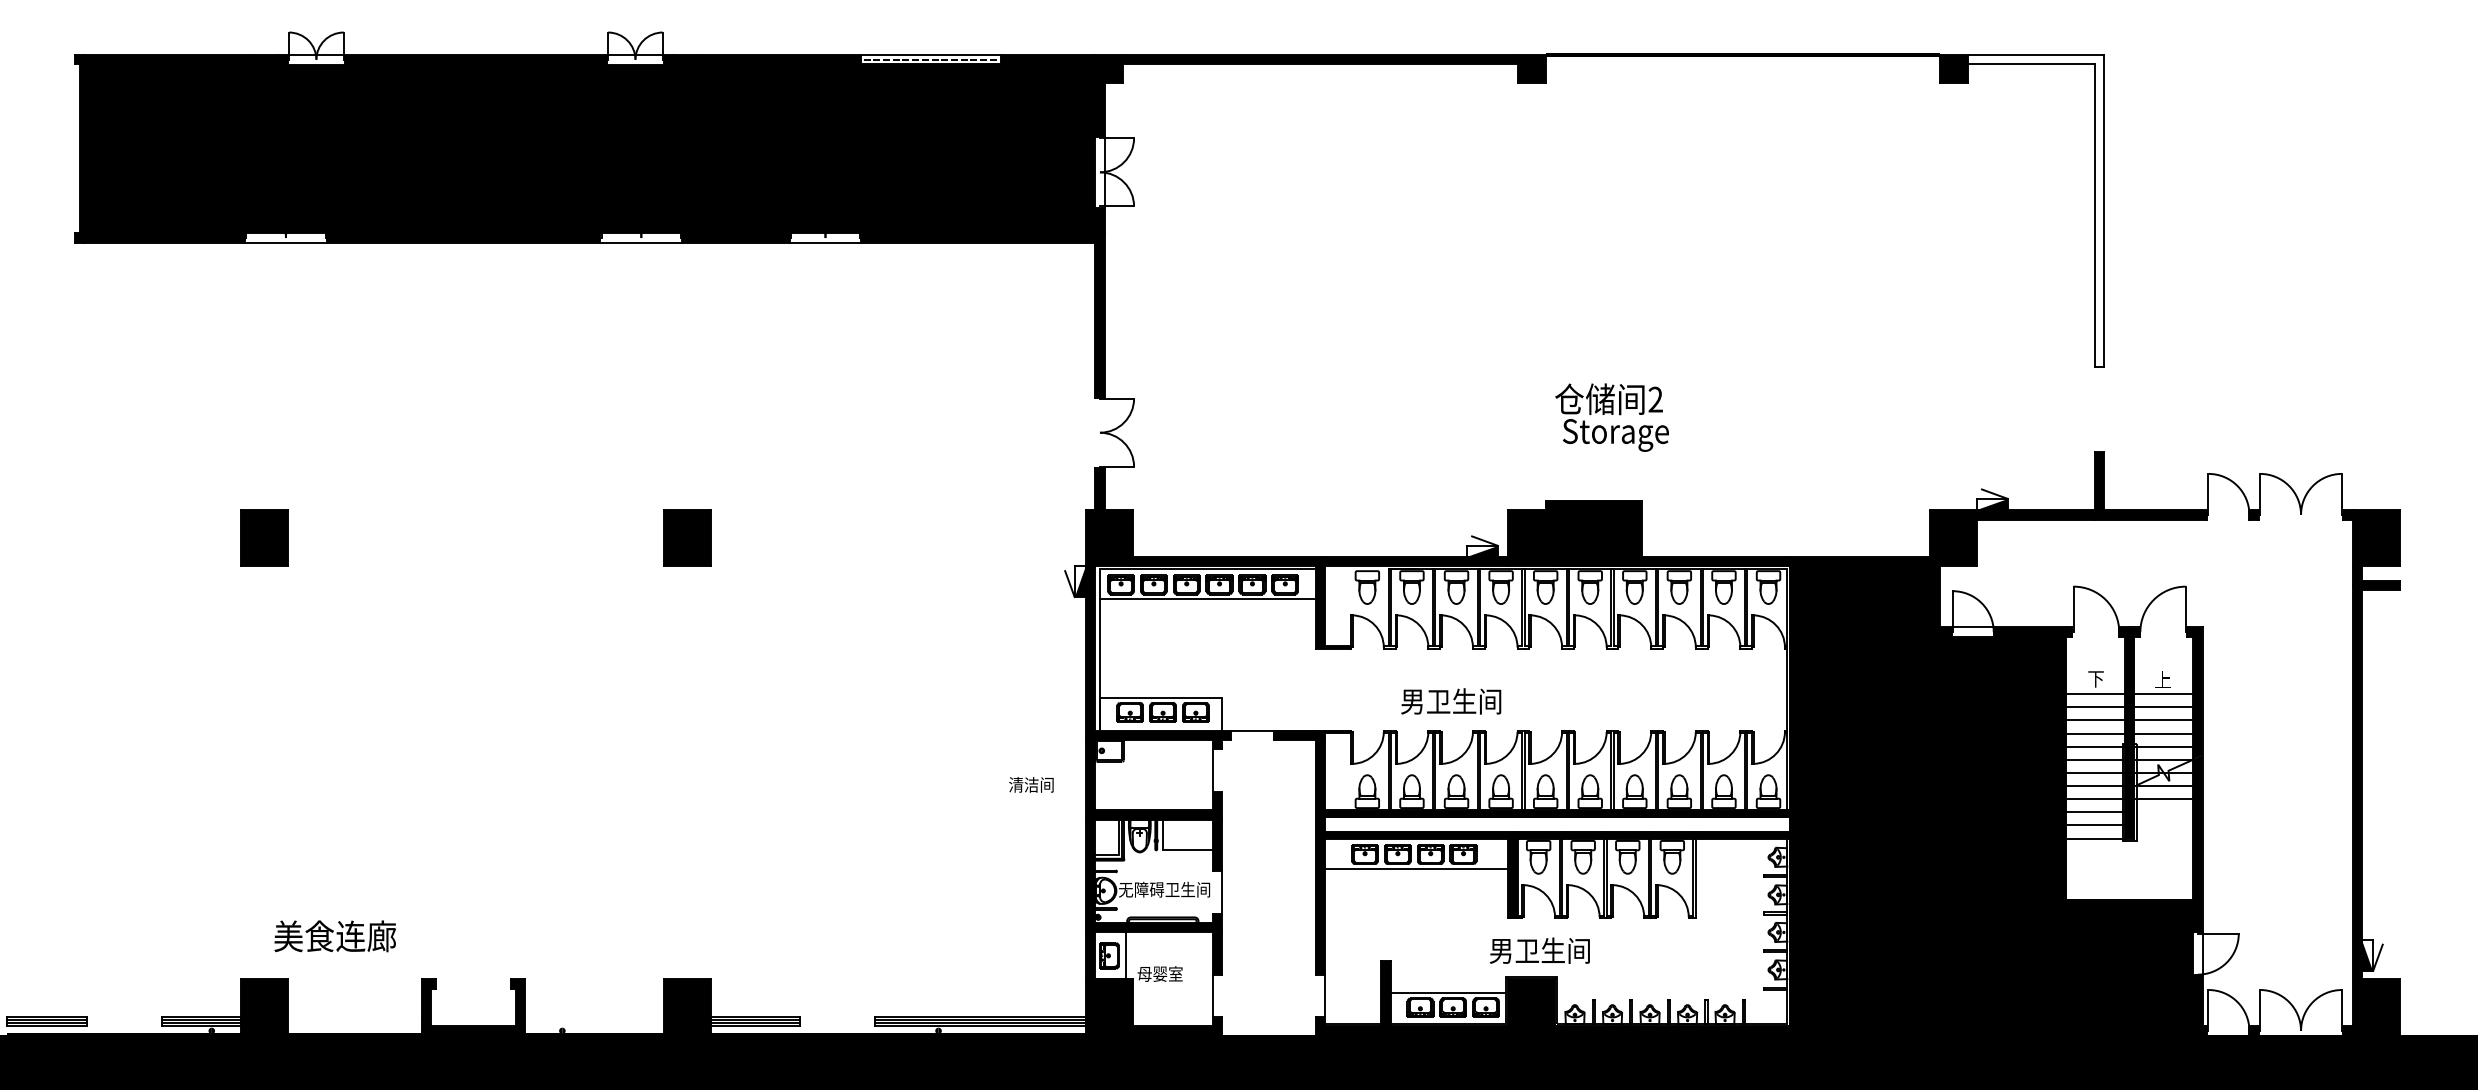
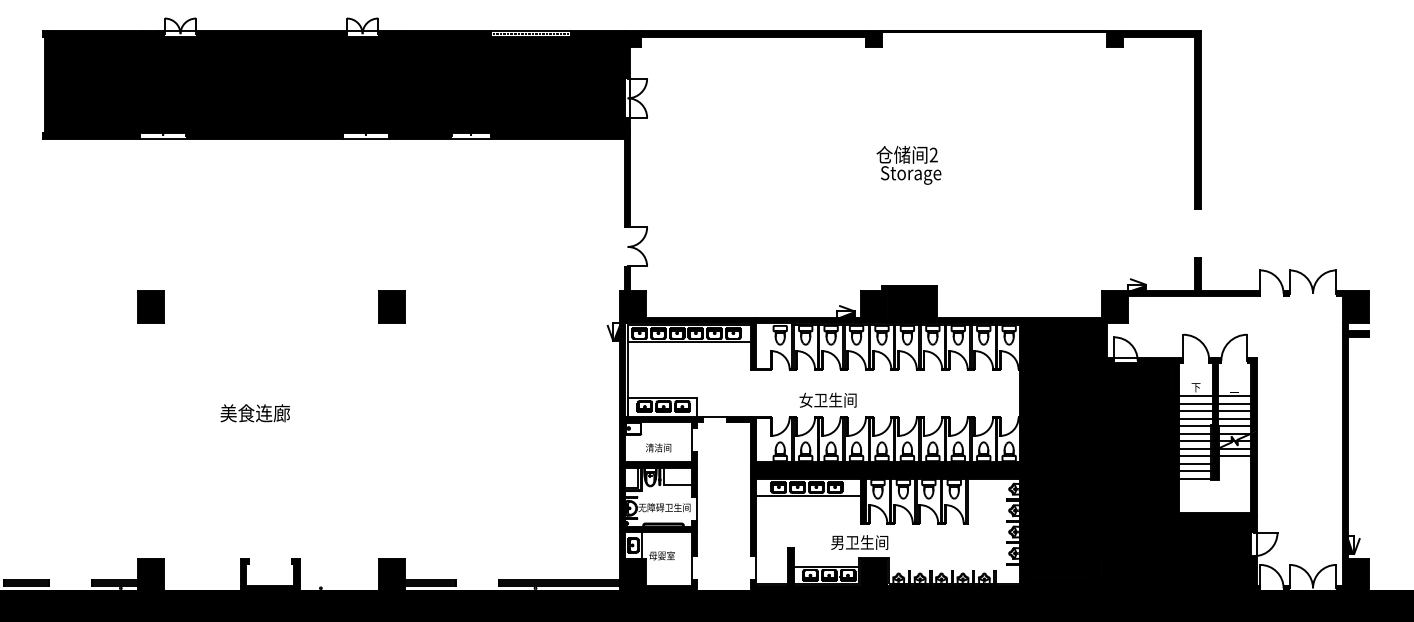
fill: (2035, 211) -> (1161, 120), added
text: (1611, 416) -> (908, 164), moved
text: (1411, 700) -> (805, 399), 男卫生间 -> 女卫生间
text: (1031, 784) -> (658, 447), moved
fill: (1557, 824) -> (888, 470), added
text: (333, 936) -> (254, 413), moved
text: (1539, 950) -> (859, 542), moved

